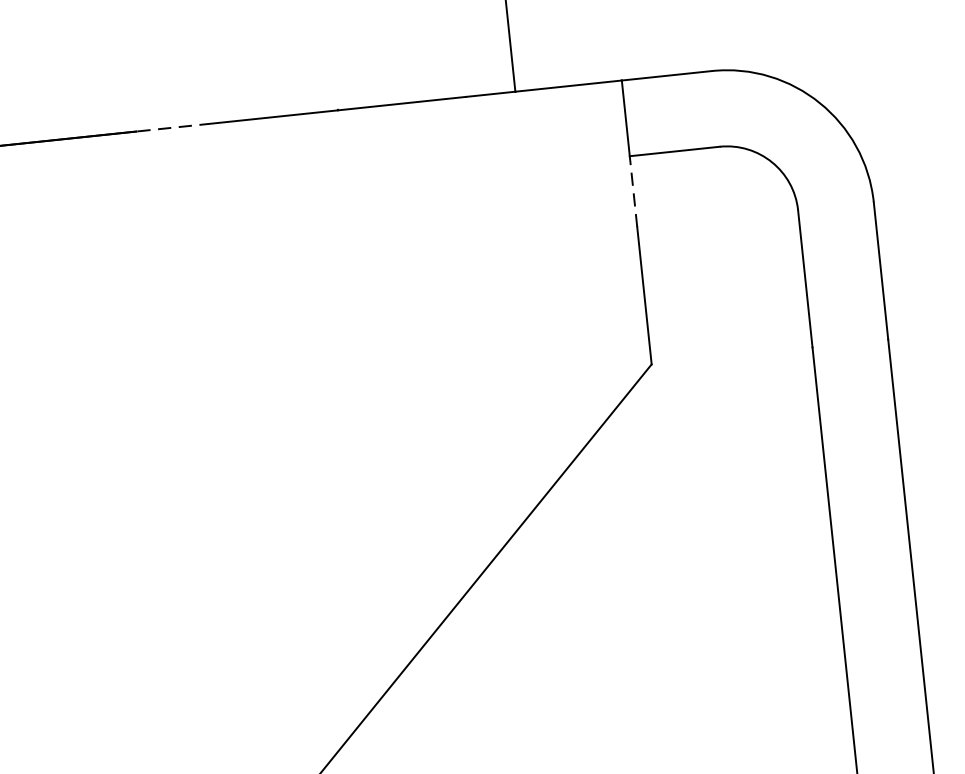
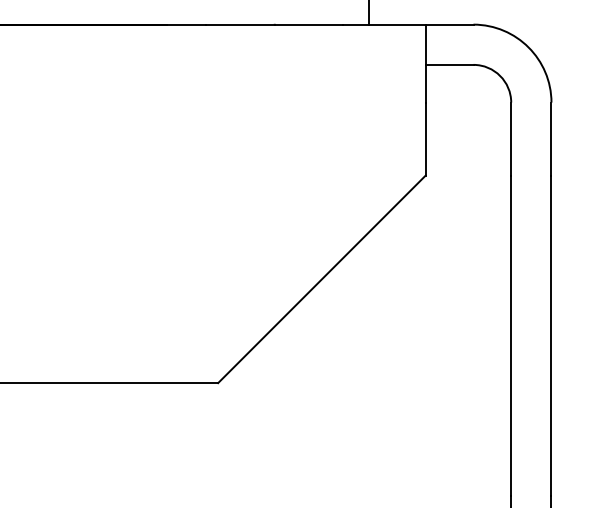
line: (173, 127) -> (187, 24), dashed -> solid
line: (633, 191) -> (425, 83), dashed -> solid

